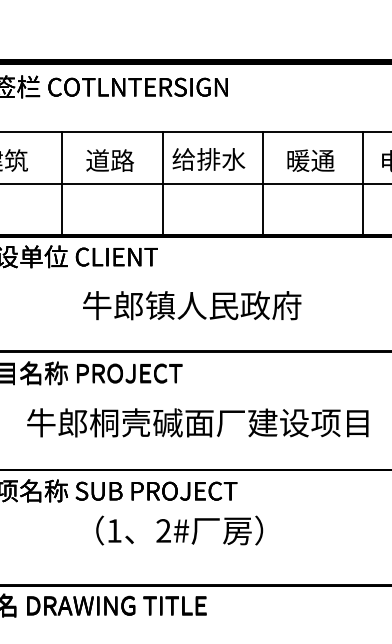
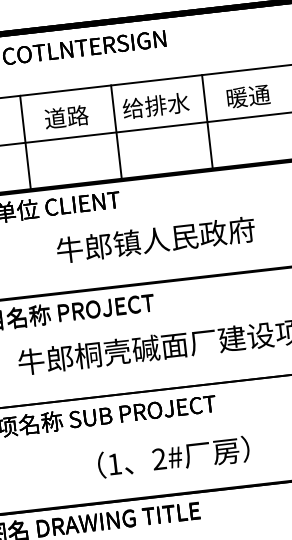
text: (179, 530) -> (173, 457), moved

